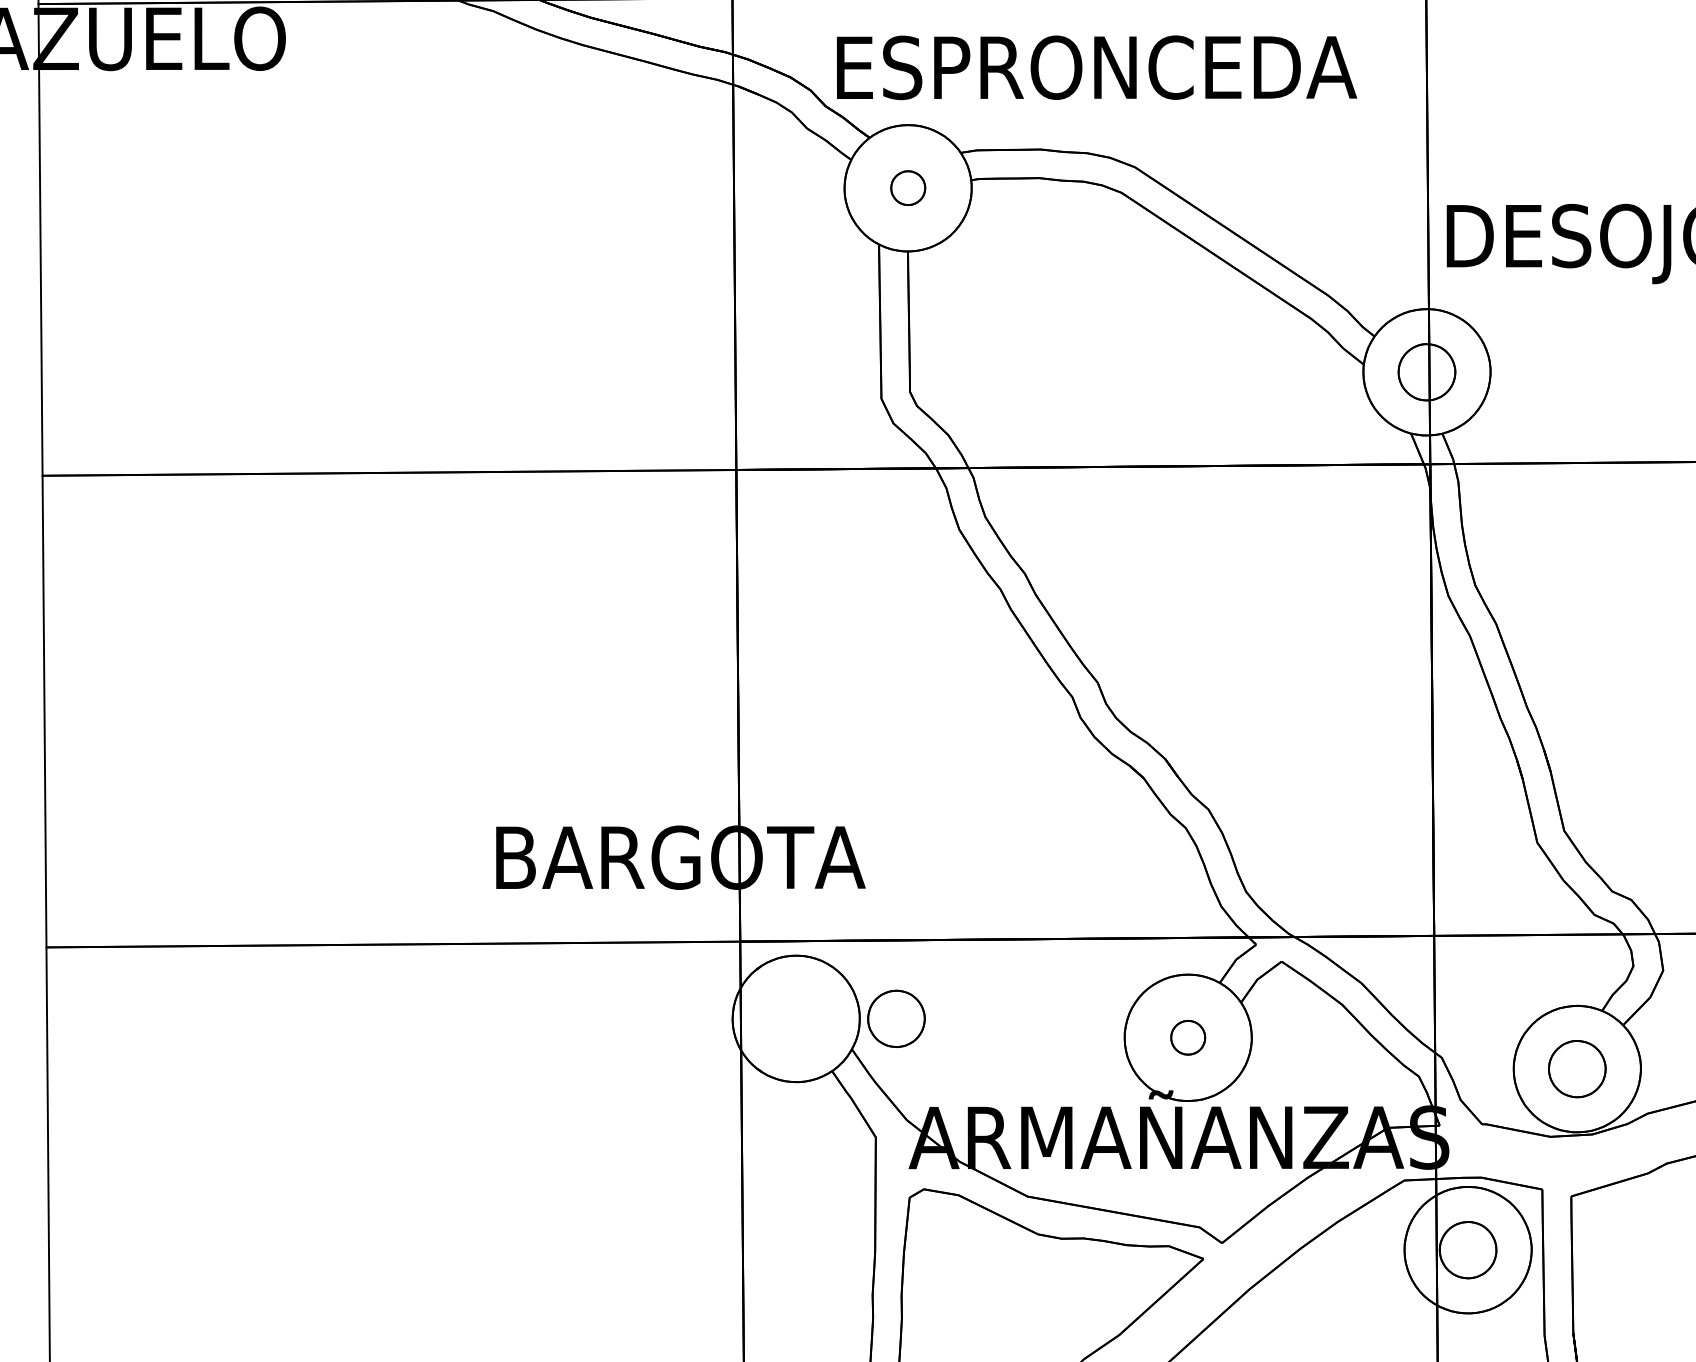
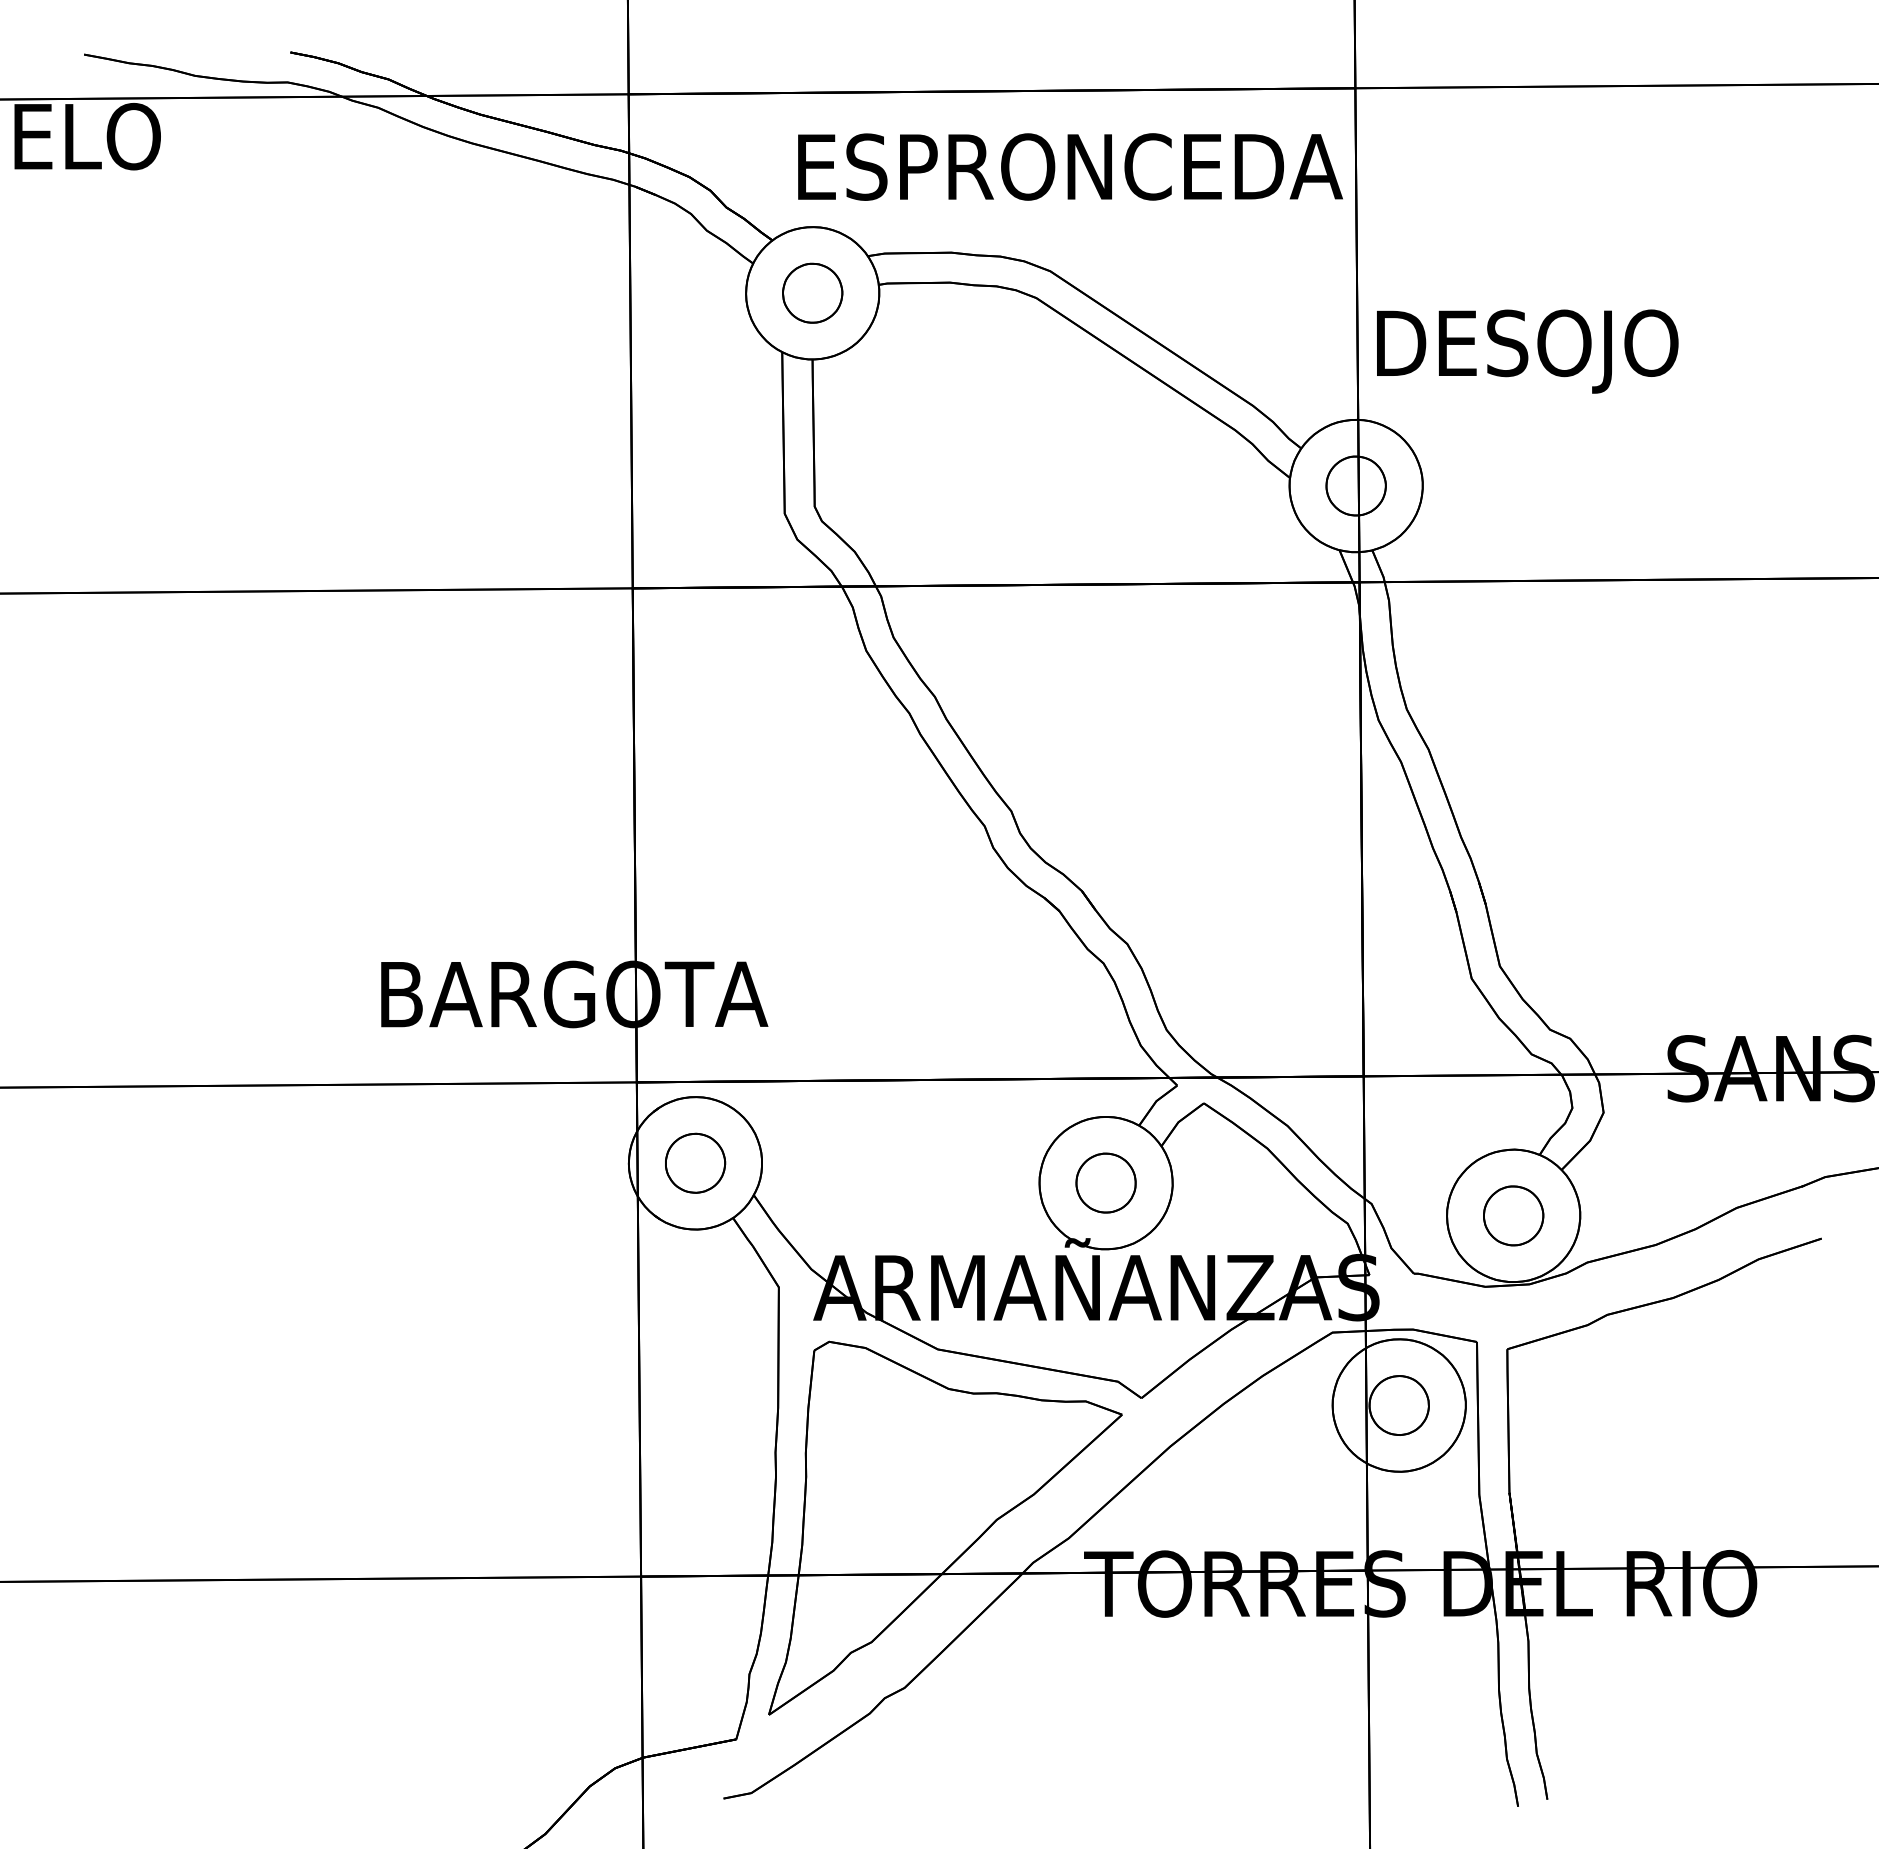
text: (1096, 67) -> (1070, 166), moved
part: (907, 187) -> (812, 292), size x1.67
part: (896, 1018) -> (695, 1162), moved
part: (1187, 1037) -> (1105, 1182), size x1.67

